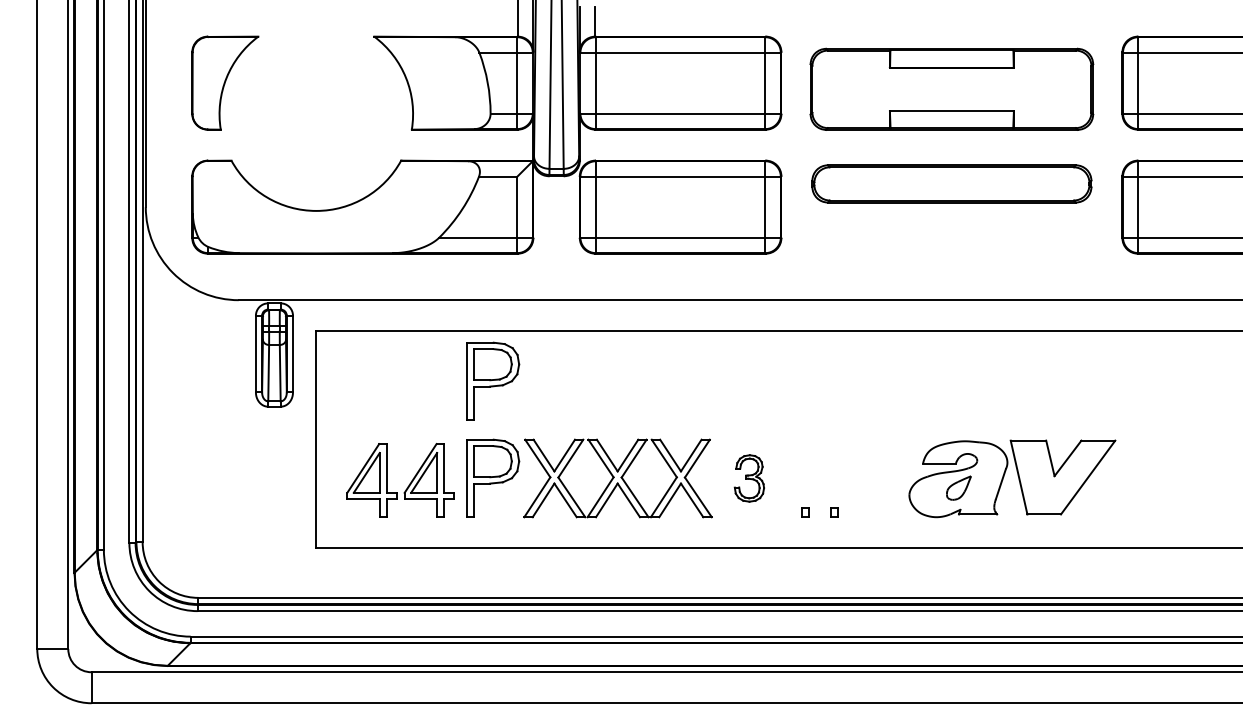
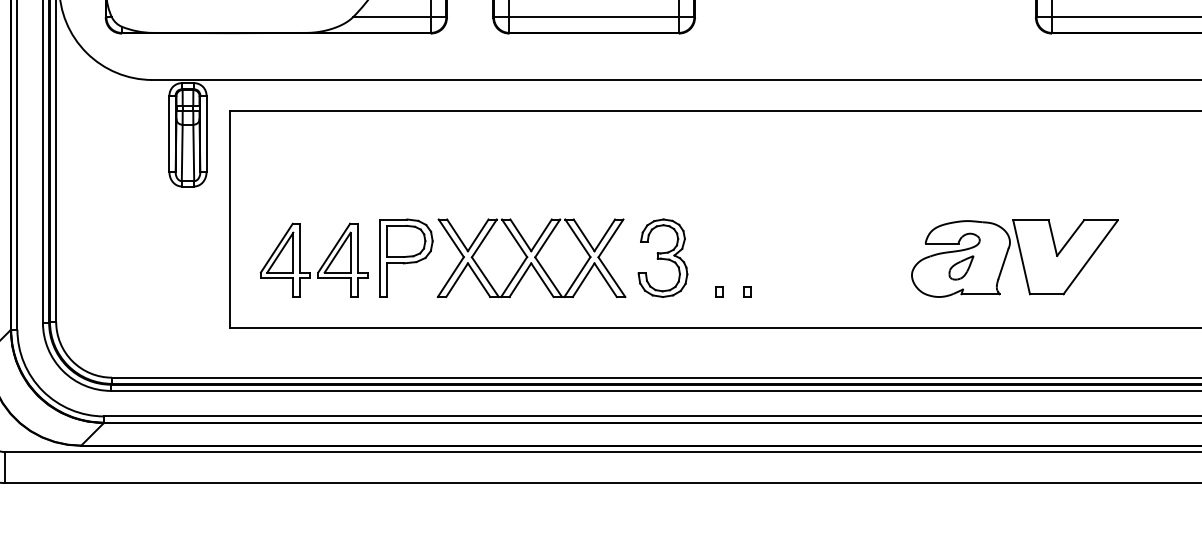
part: (493, 380) -> (407, 160), removed
part: (749, 478) -> (663, 258), size x1.67
part: (1012, 478) -> (1015, 258), moved

